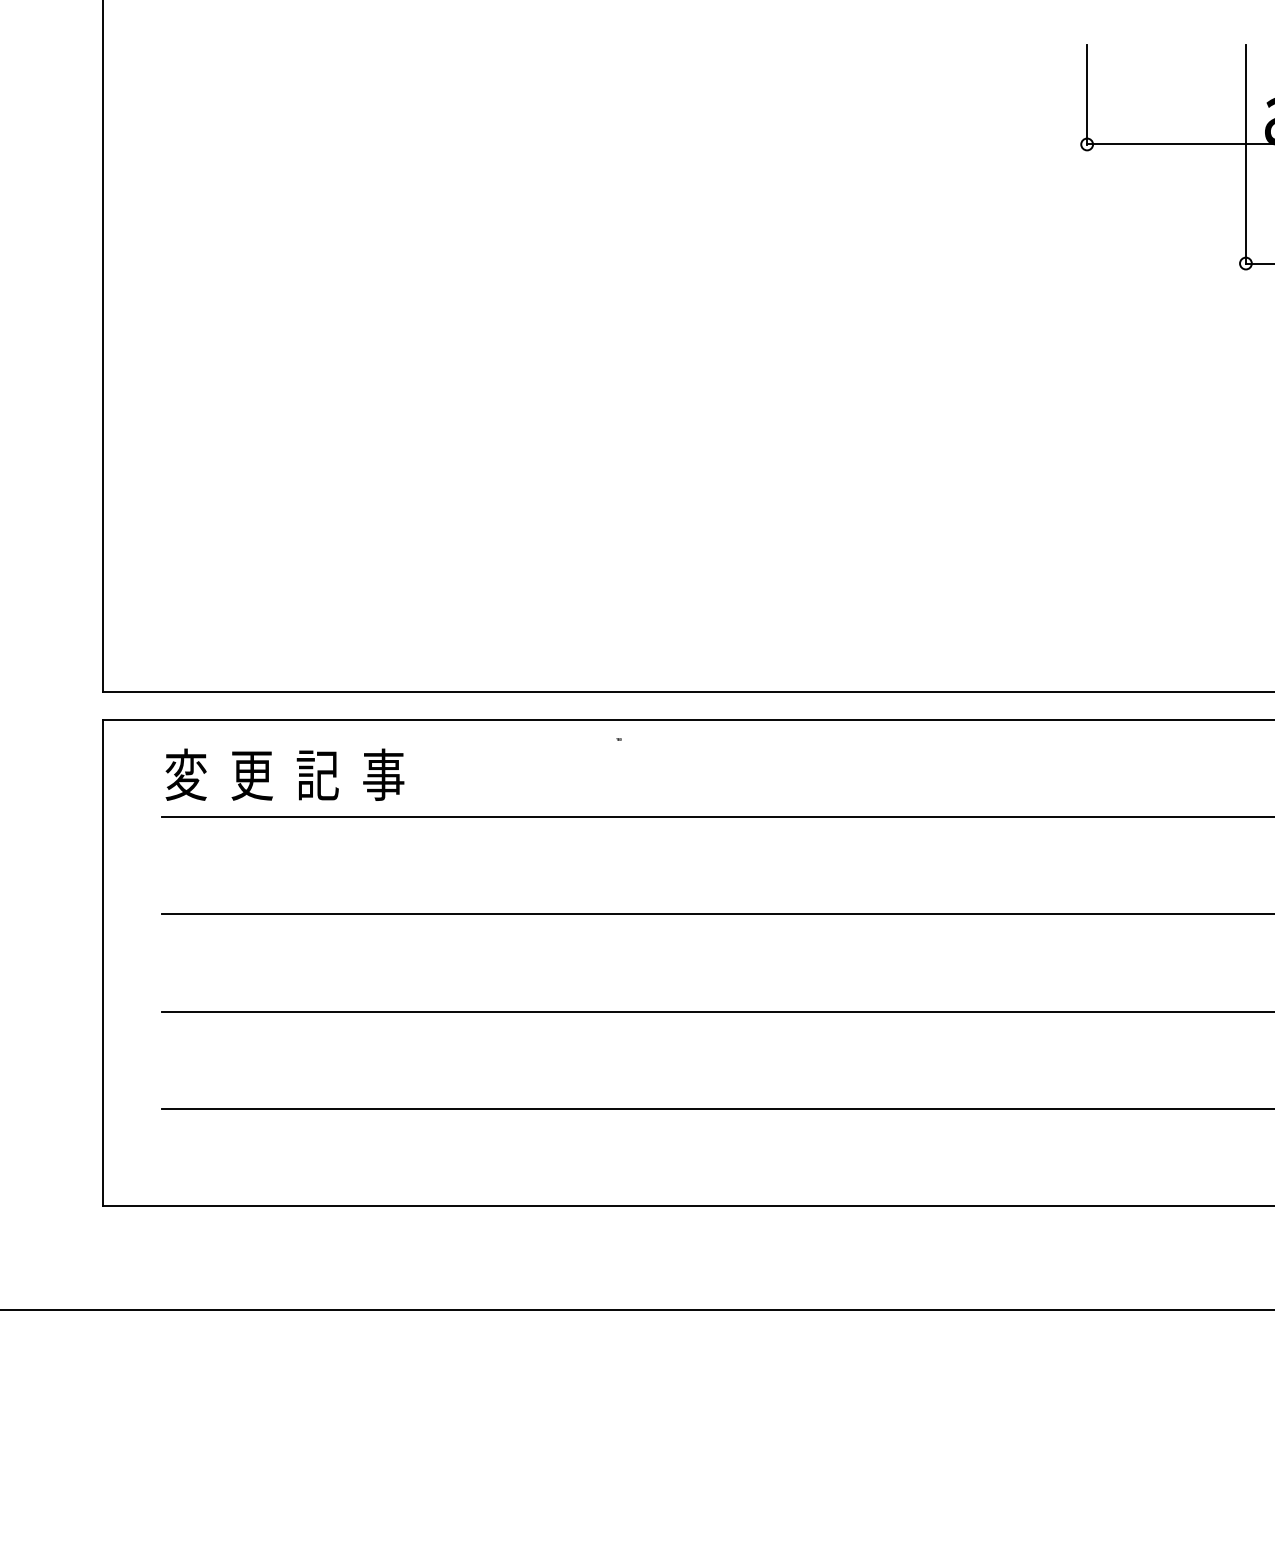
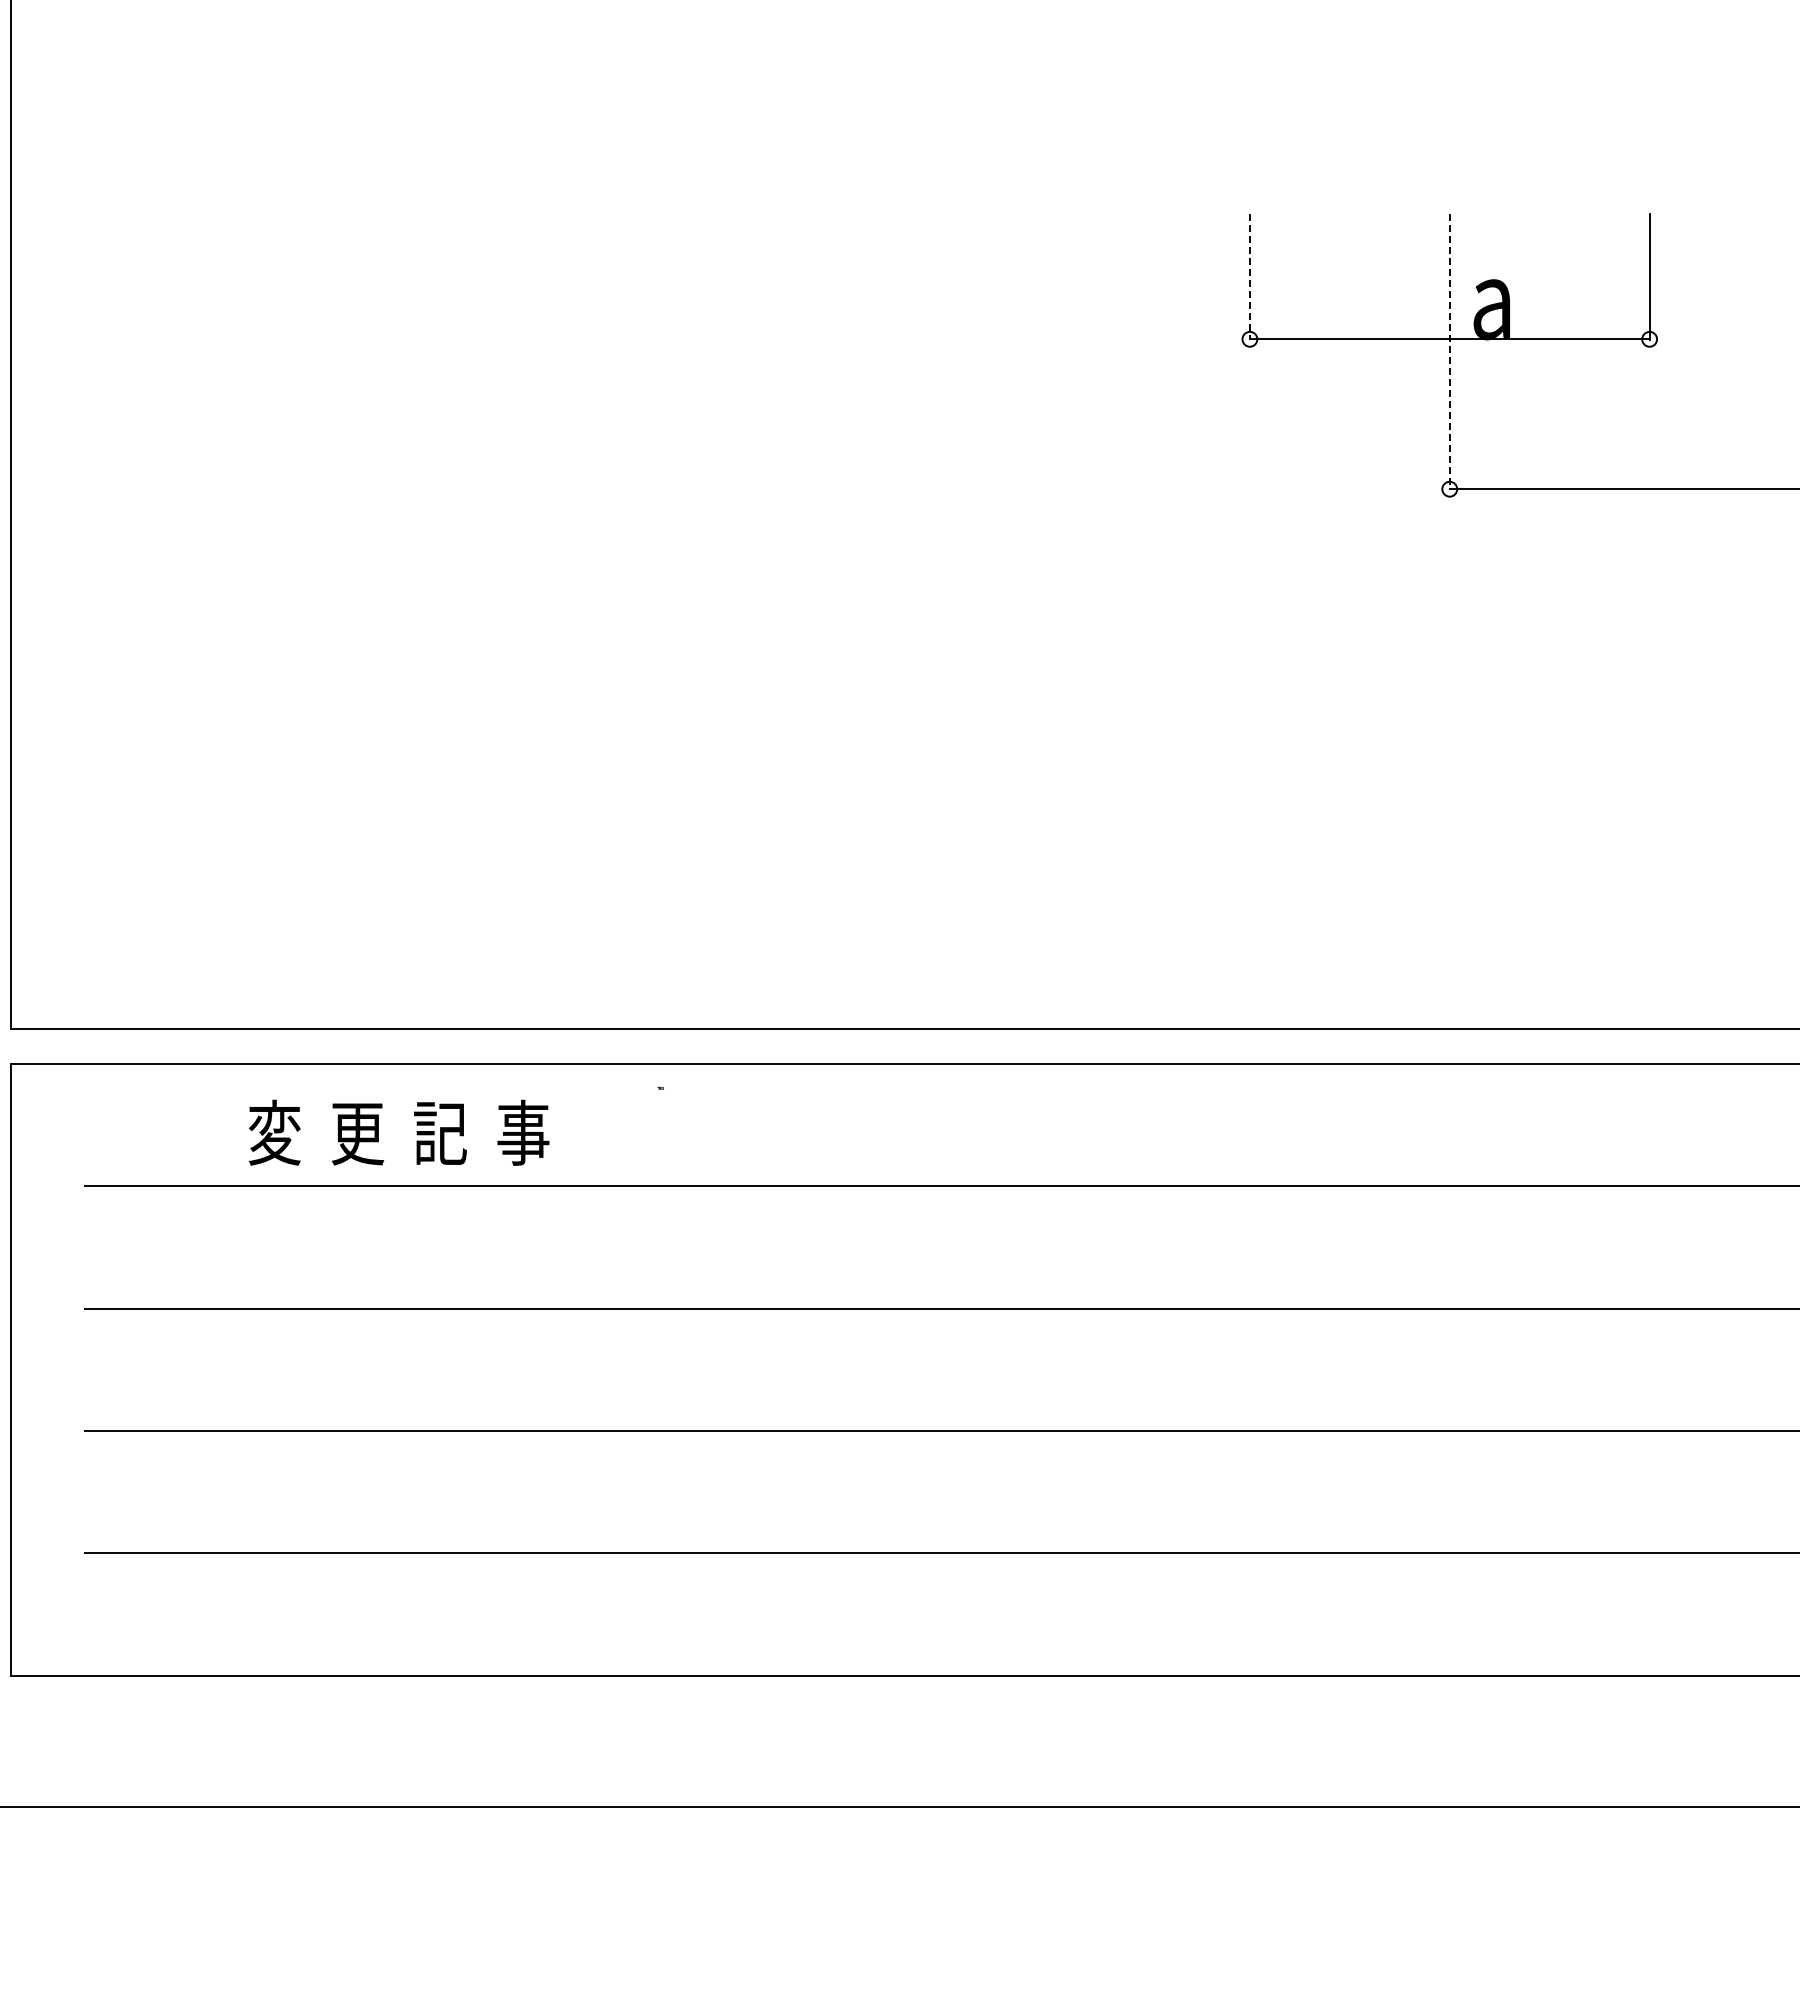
line: (1086, 95) -> (1249, 277), solid -> dashed
line: (1245, 154) -> (1449, 352), solid -> dashed
text: (284, 774) -> (398, 1132), moved

